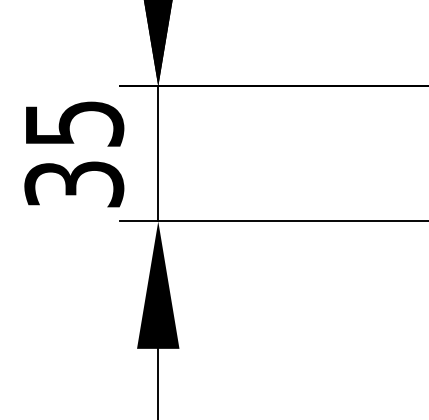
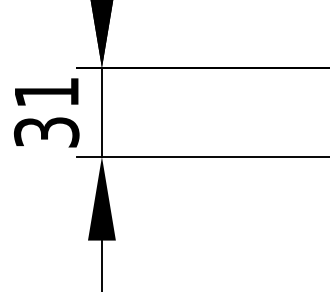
text: (75, 123) -> (47, 92), 35 -> 31

